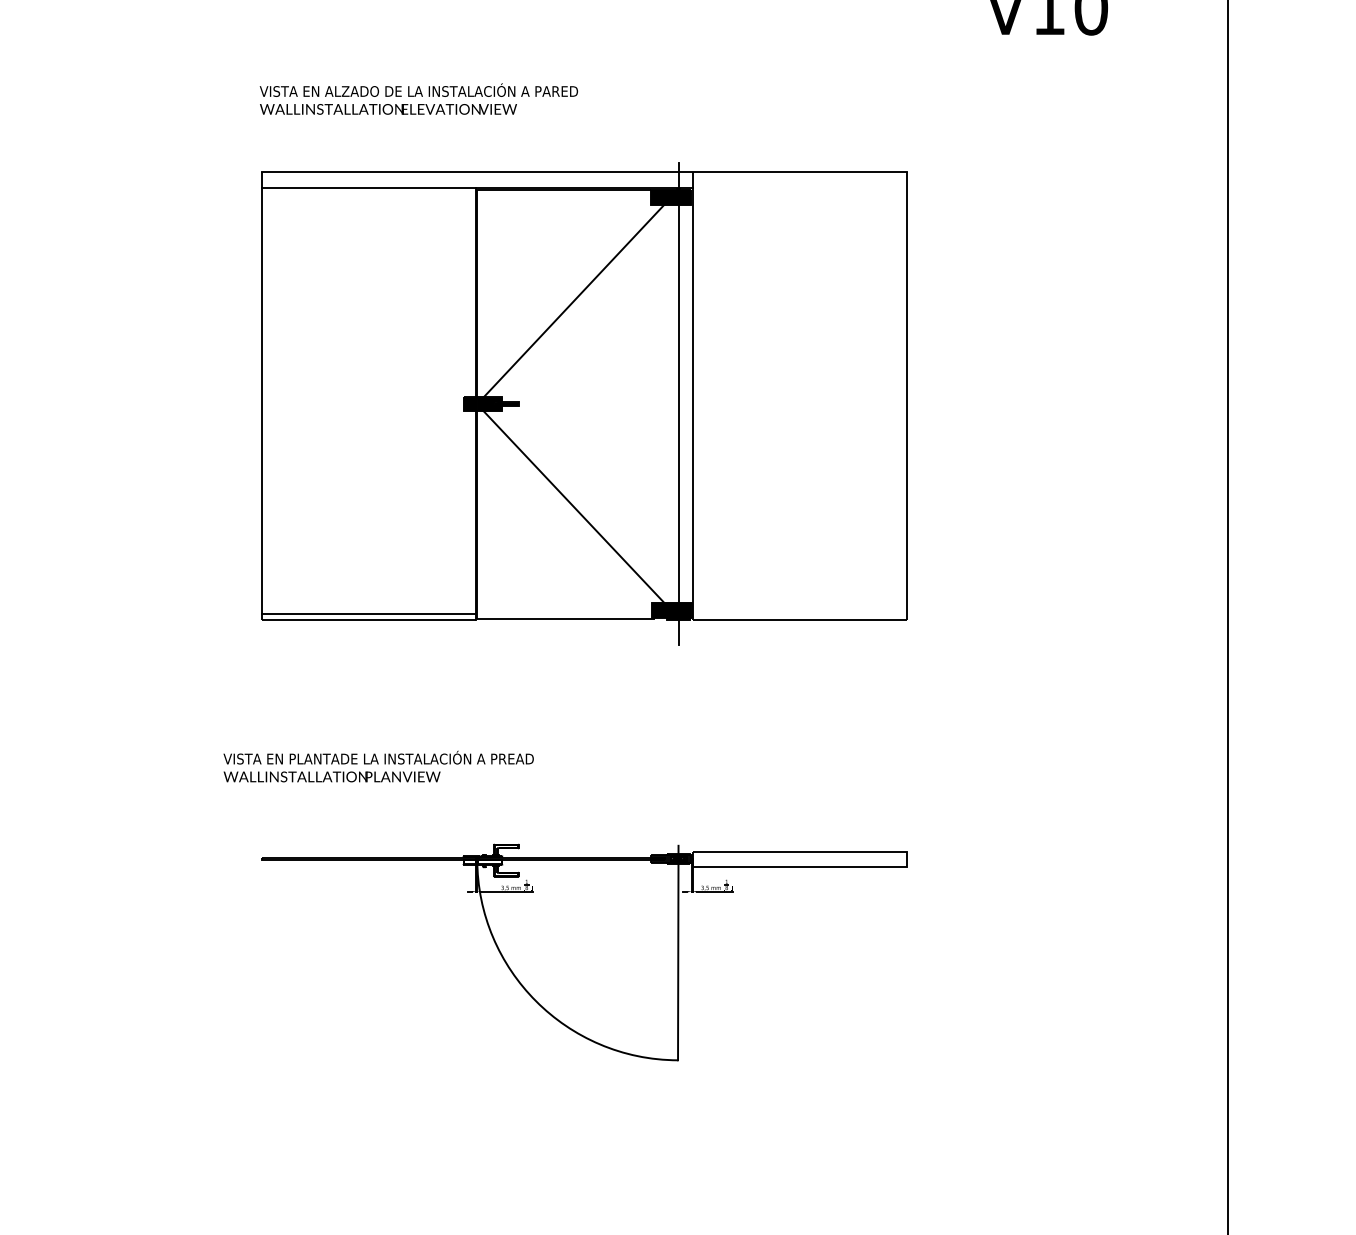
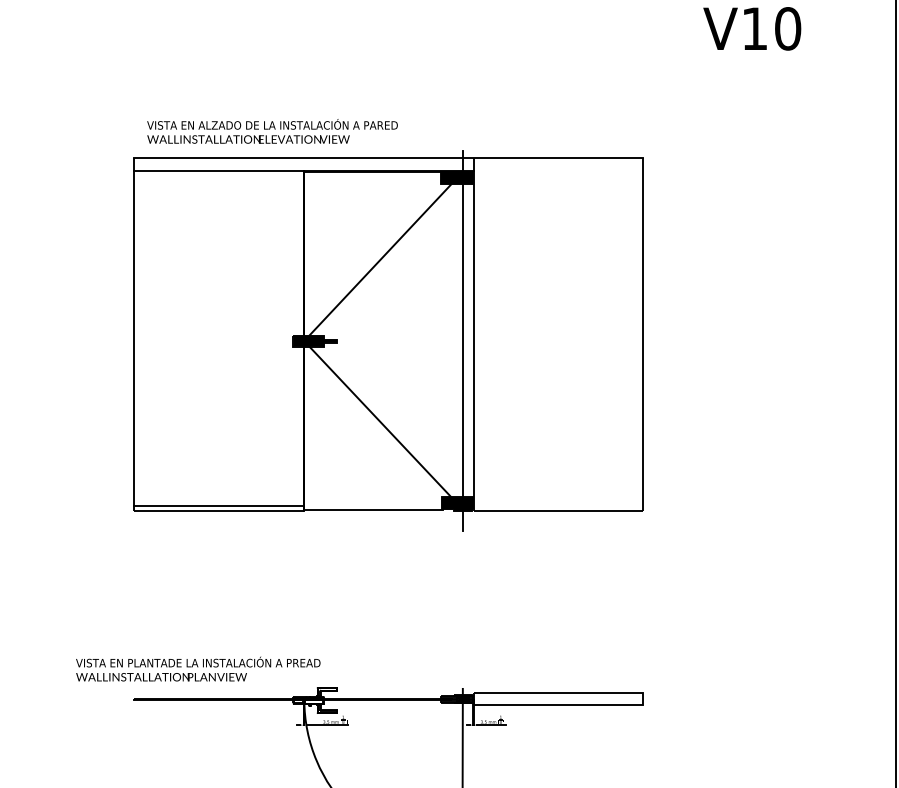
text: (418, 98) -> (272, 130), moved
text: (378, 766) -> (198, 669), moved

